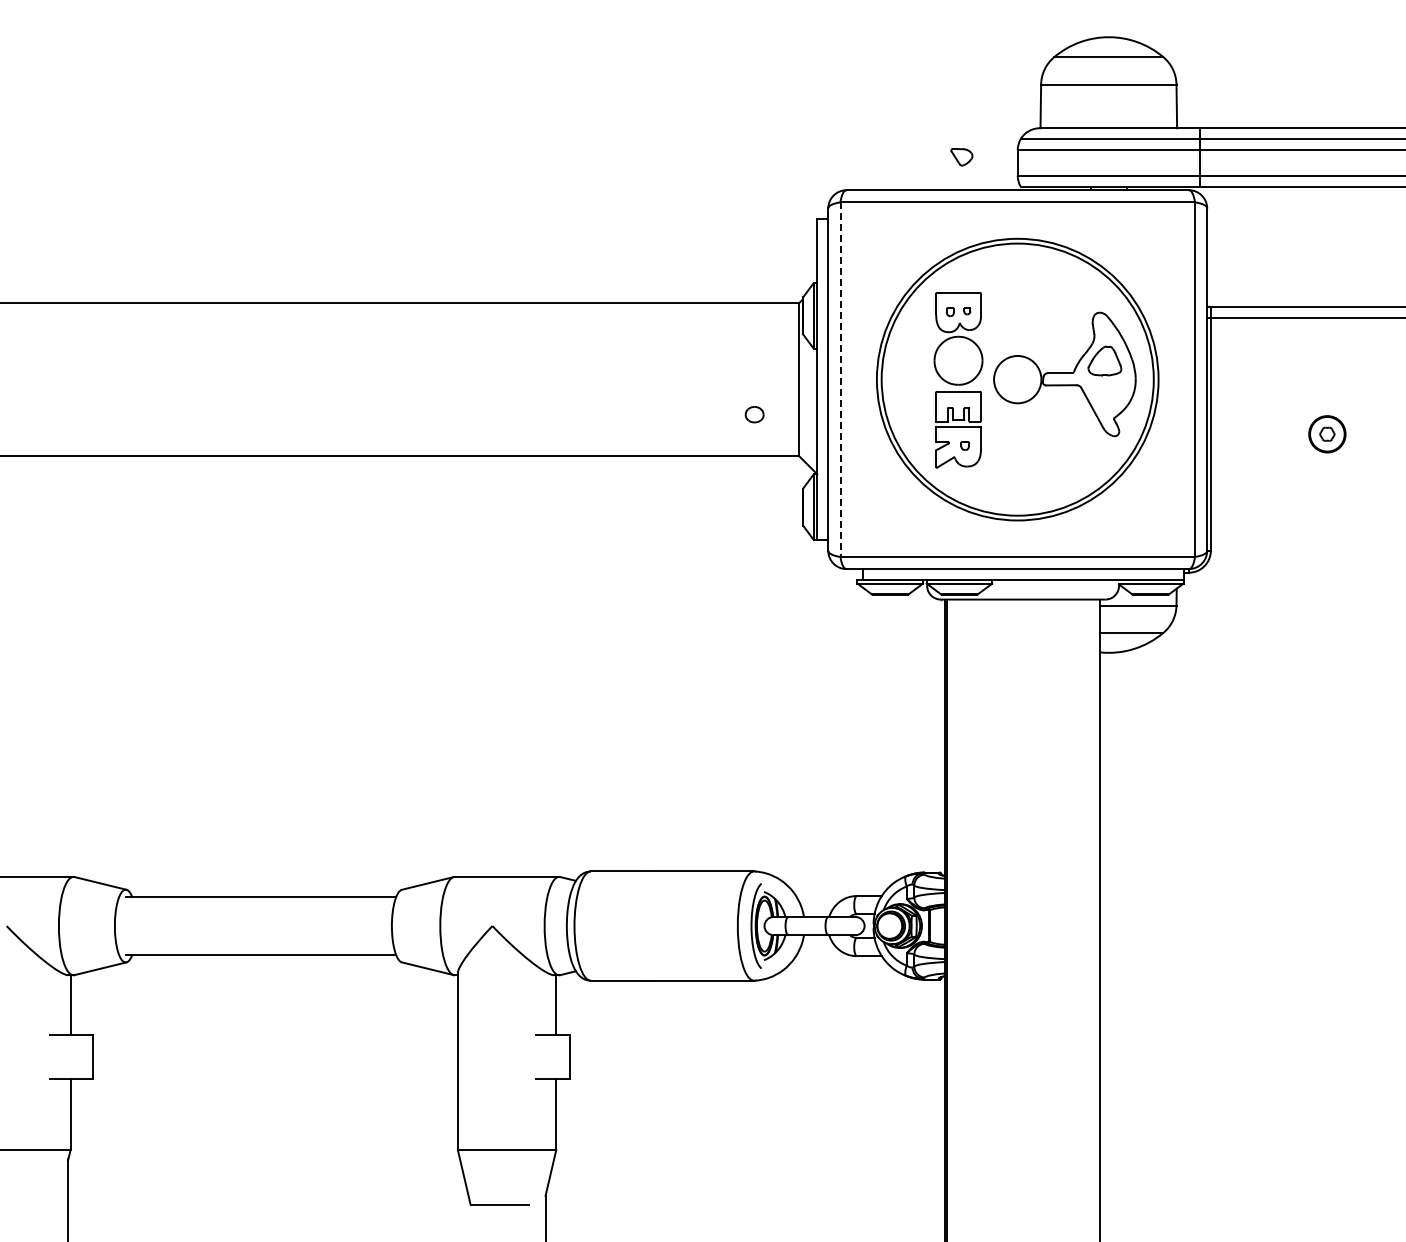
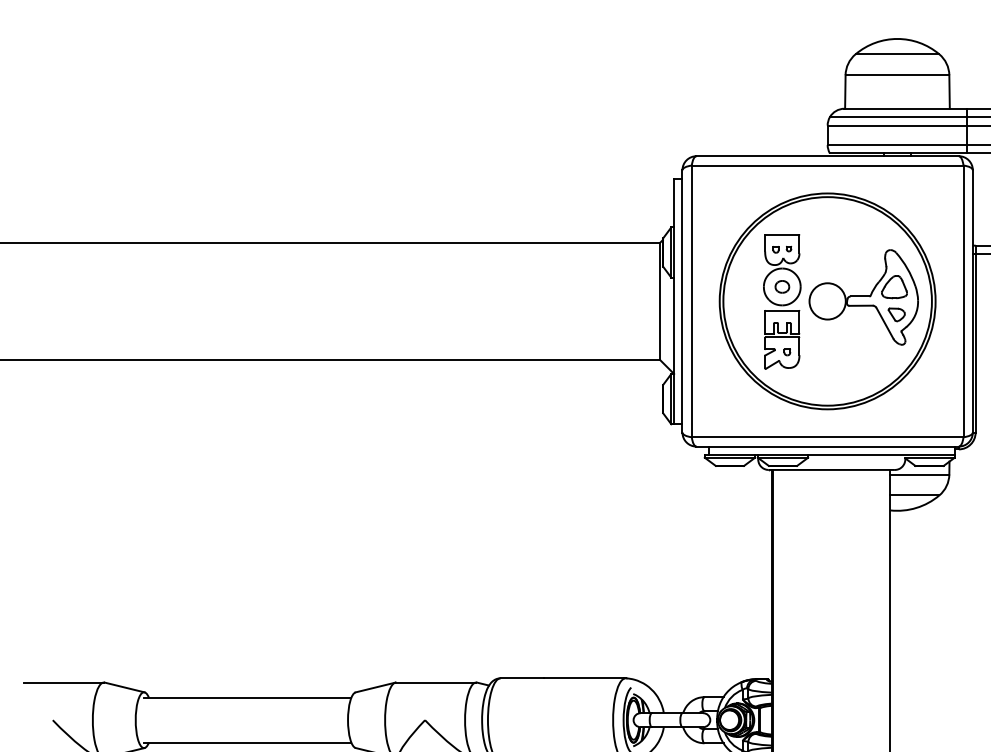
part: (961, 157) -> (896, 315), moved
line: (840, 380) -> (691, 302), dashed -> solid
part: (754, 414) -> (782, 286), moved

